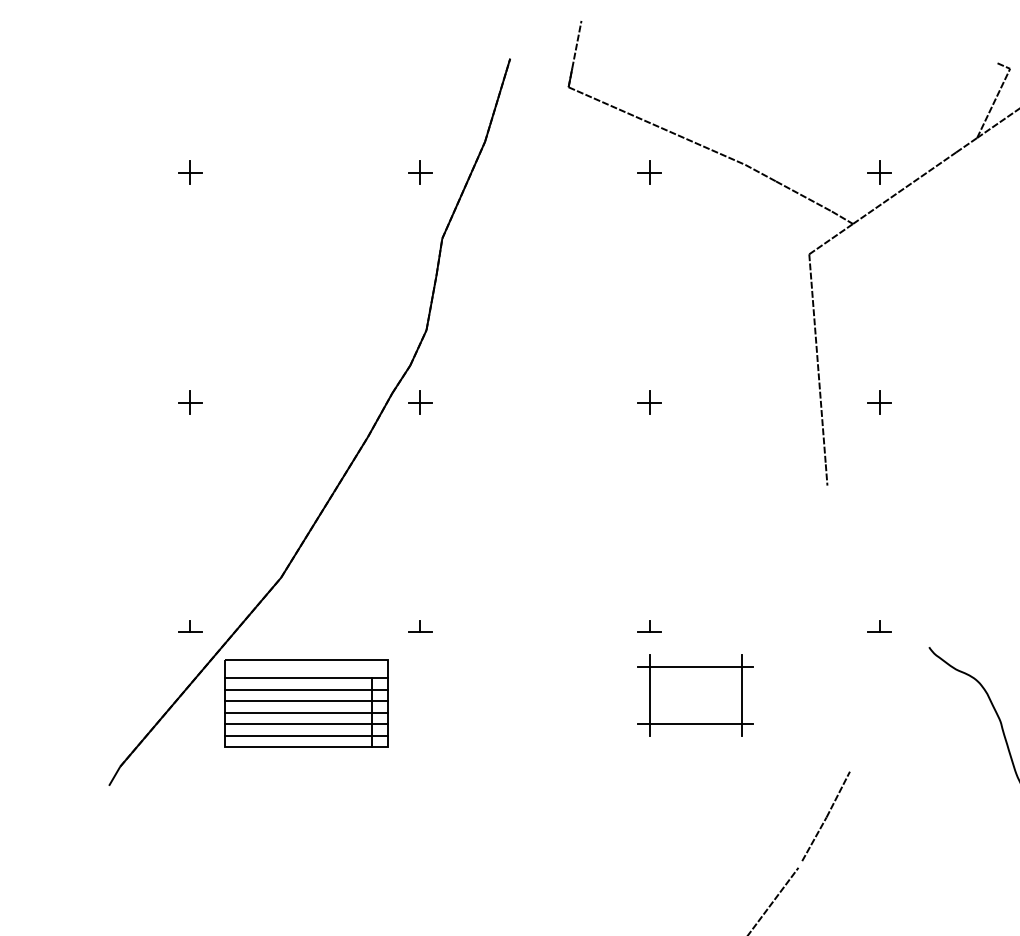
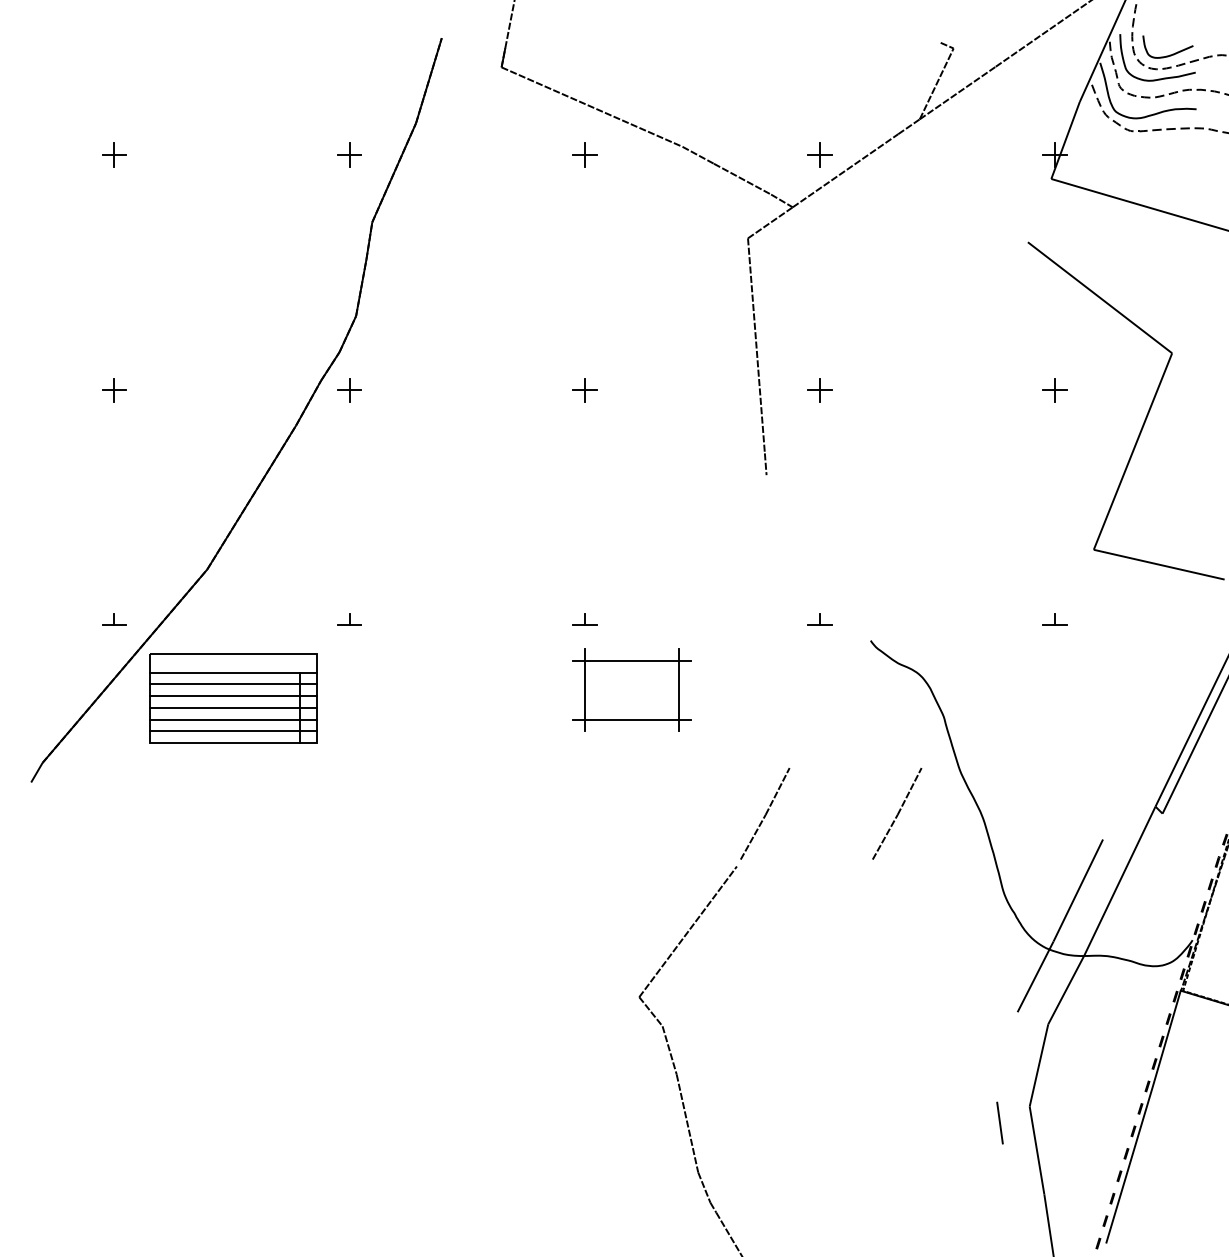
part: (955, 816) -> (897, 813), added

